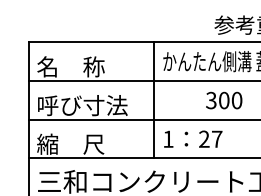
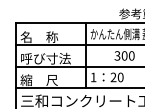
text: (216, 139) -> (120, 77), 27 -> 20

